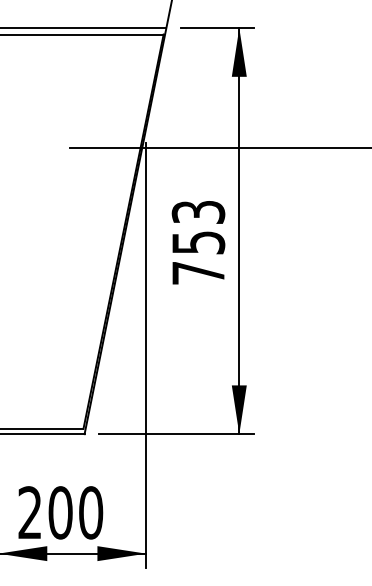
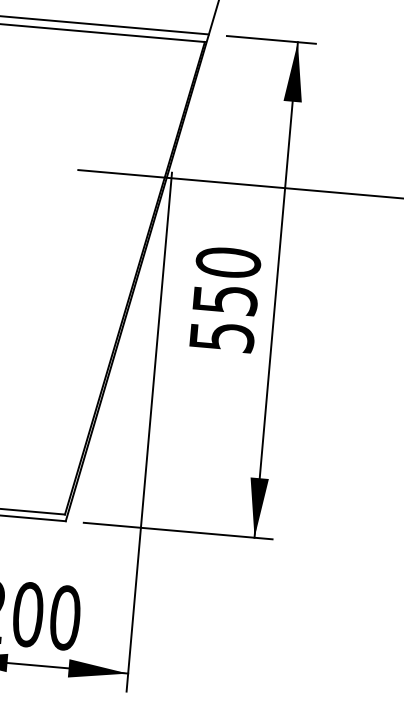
text: (198, 242) -> (225, 299), 753 -> 550

